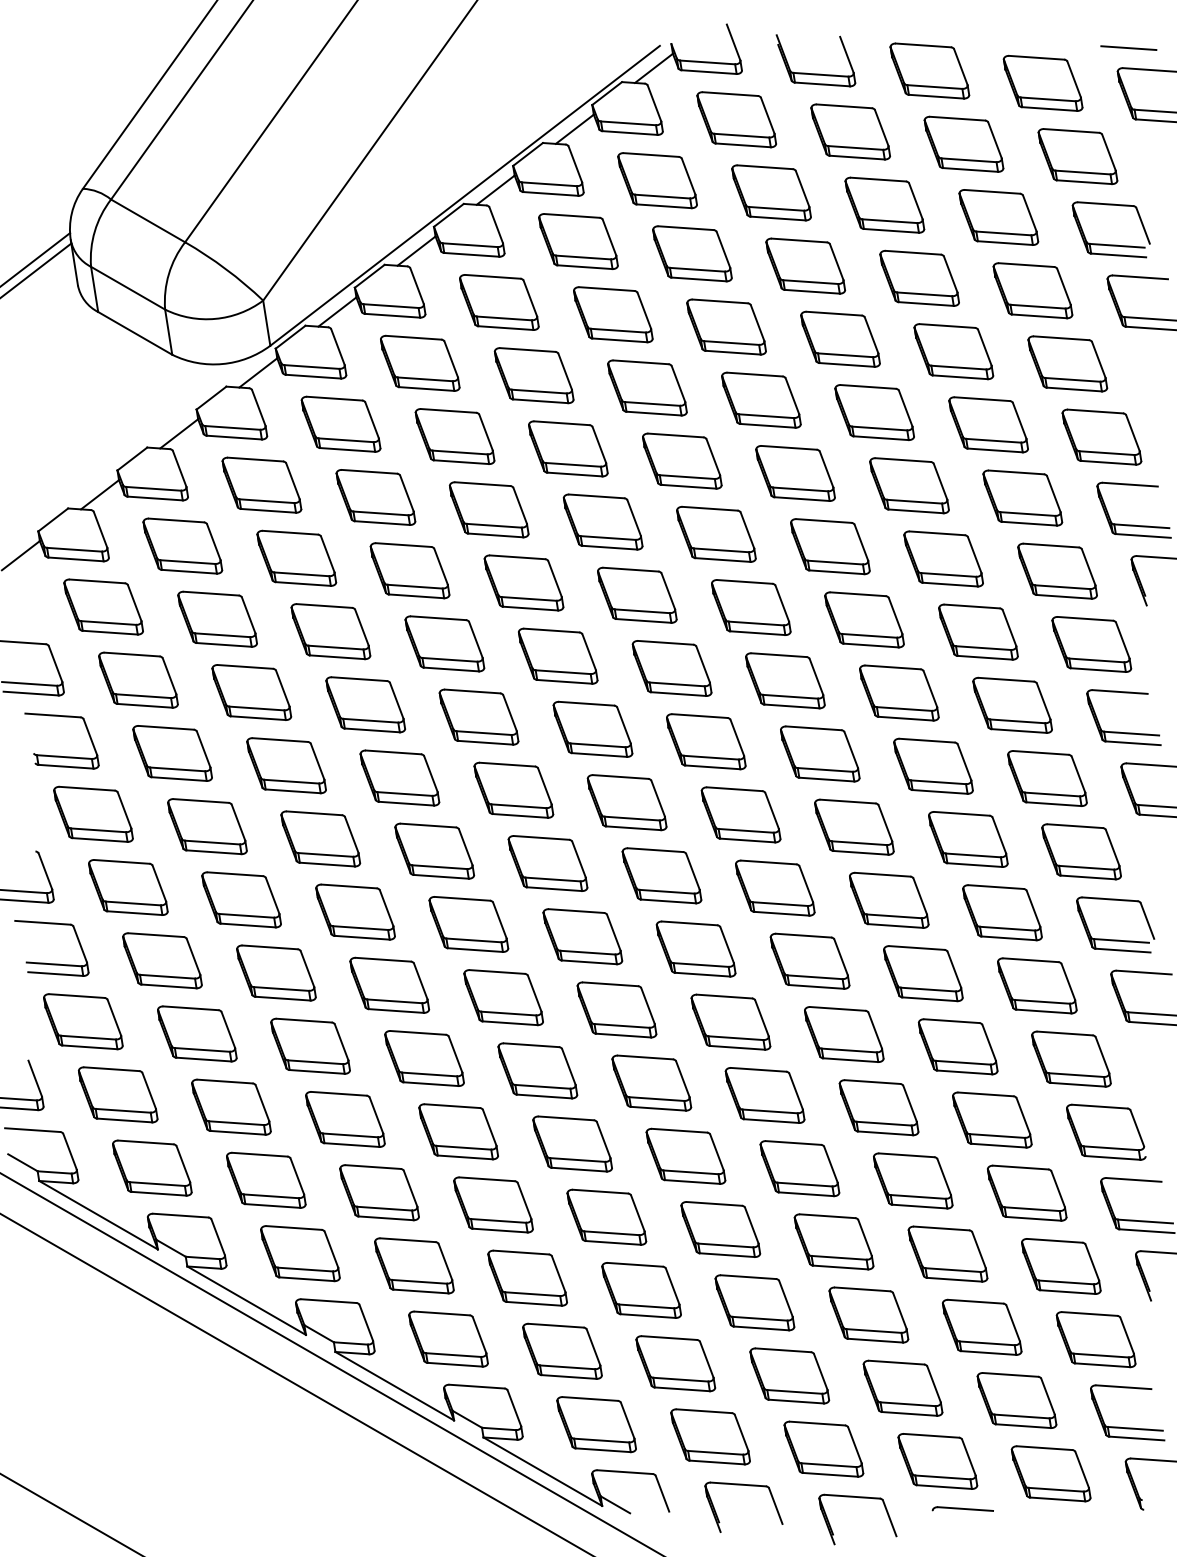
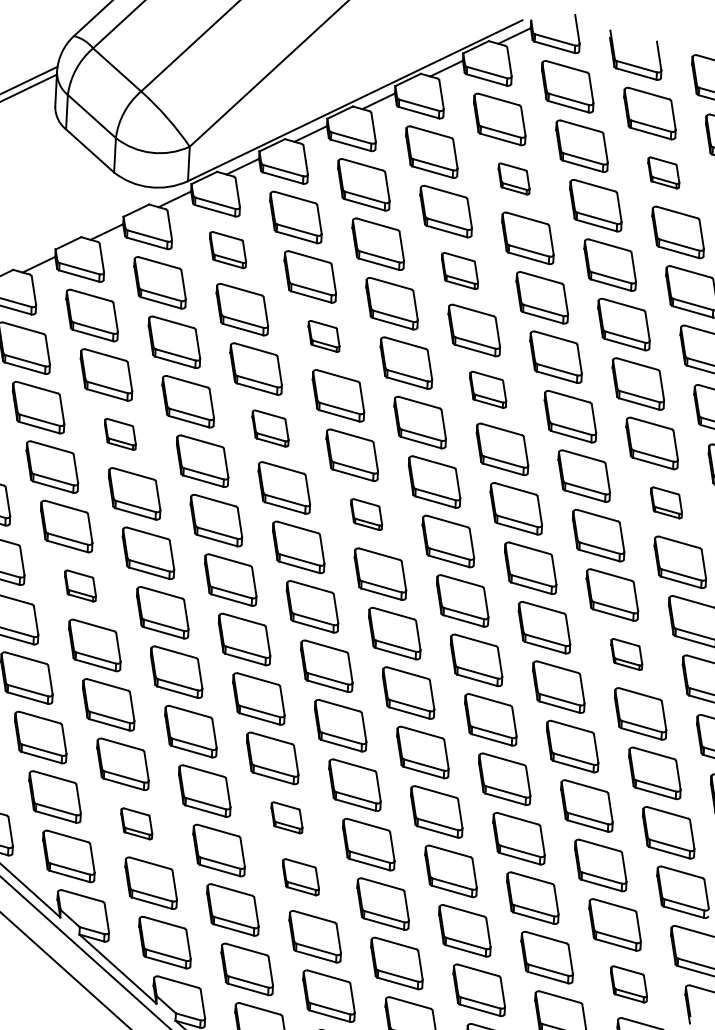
part: (884, 204) -> (663, 172), size x0.6
part: (692, 253) -> (514, 178), size x0.6
part: (647, 387) -> (460, 270), size x0.7
part: (340, 423) -> (227, 249), size x0.7
part: (488, 509) -> (323, 336), size x0.6
part: (716, 533) -> (488, 389), size x0.7
part: (978, 631) -> (666, 502), size x0.6
part: (444, 643) -> (270, 428), size x0.7
part: (251, 692) -> (120, 434), size x0.6
part: (592, 728) -> (366, 514), size x0.6
part: (968, 839) -> (626, 654), size x0.6
part: (241, 899) -> (80, 585), size x0.6
part: (572, 1143) -> (287, 817), size x0.6
part: (379, 1192) -> (136, 823), size x0.6
part: (606, 1216) -> (300, 876), size x0.7
part: (1061, 1266) -> (629, 984), size x0.7

